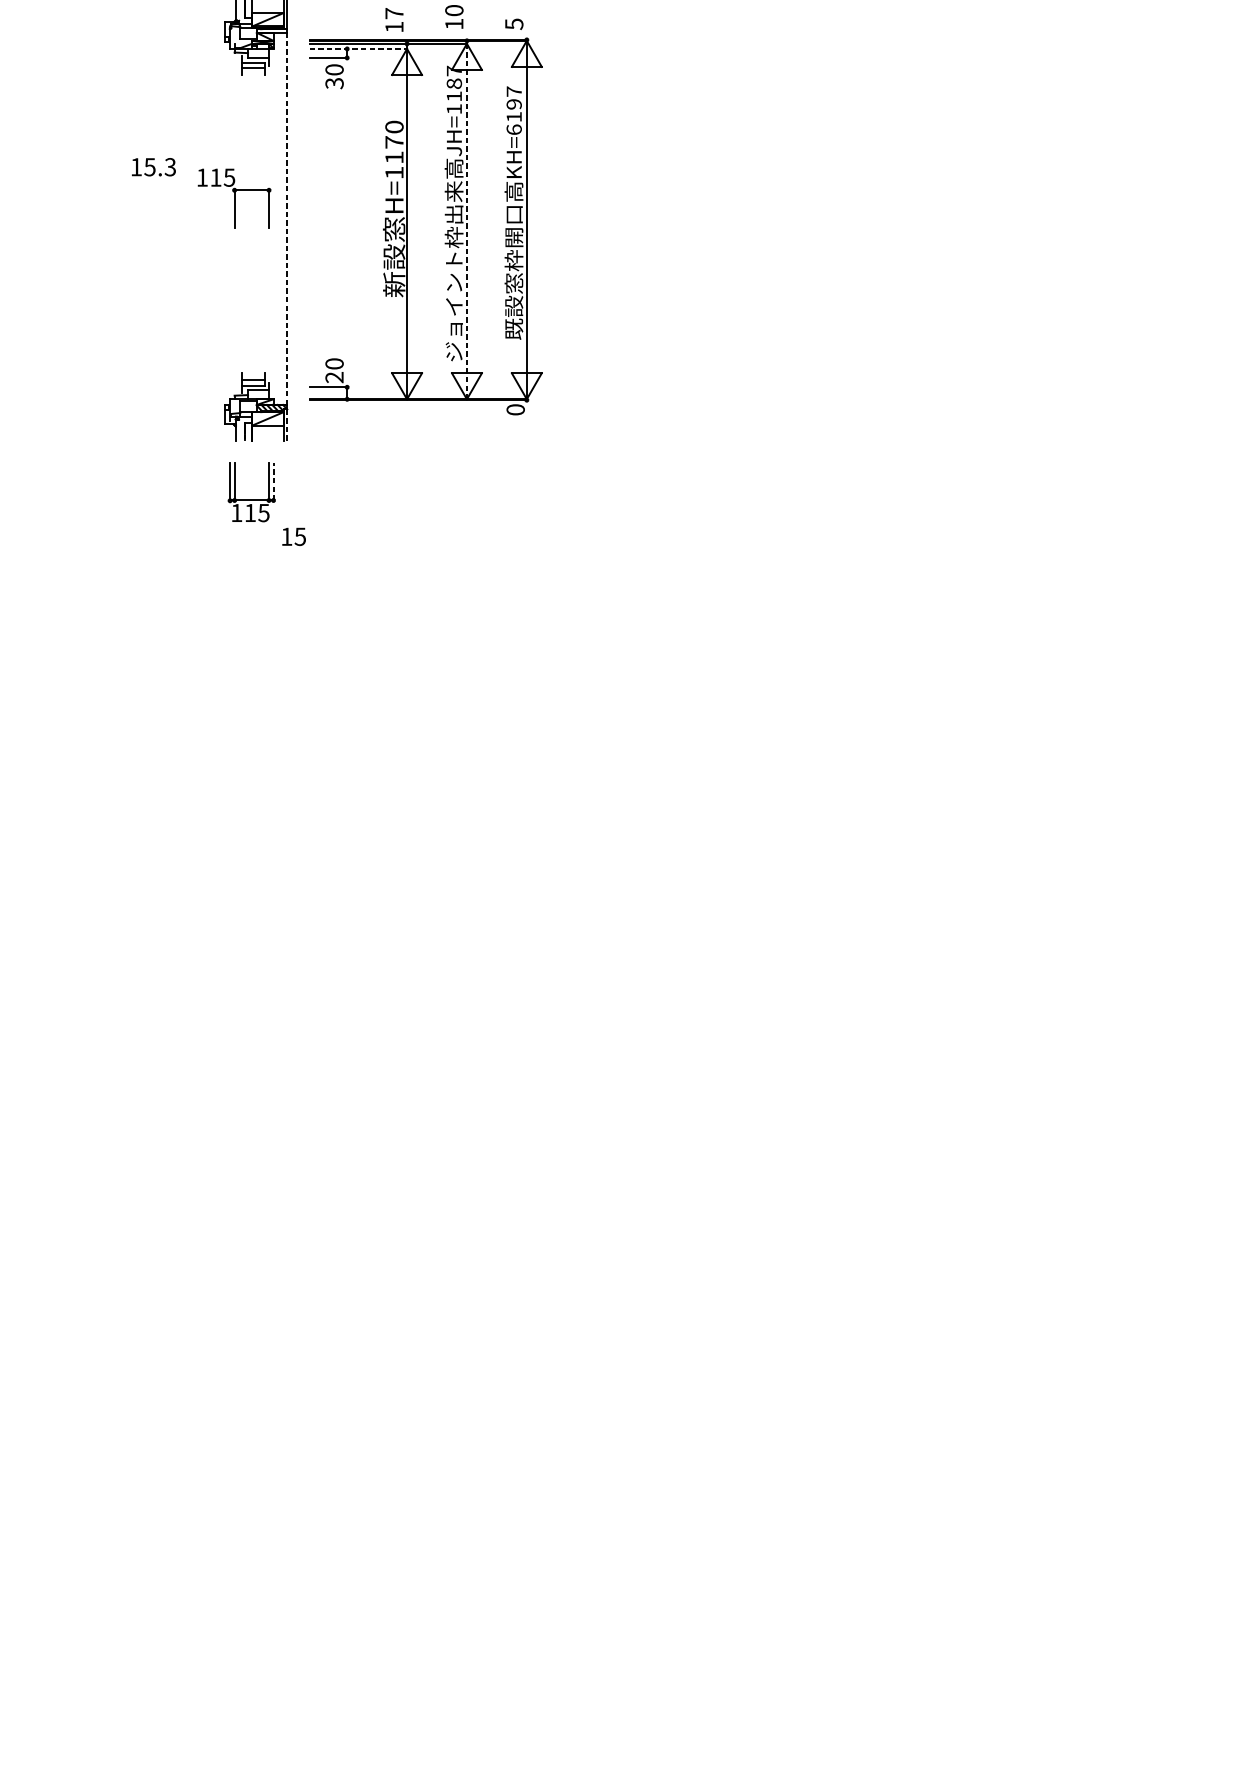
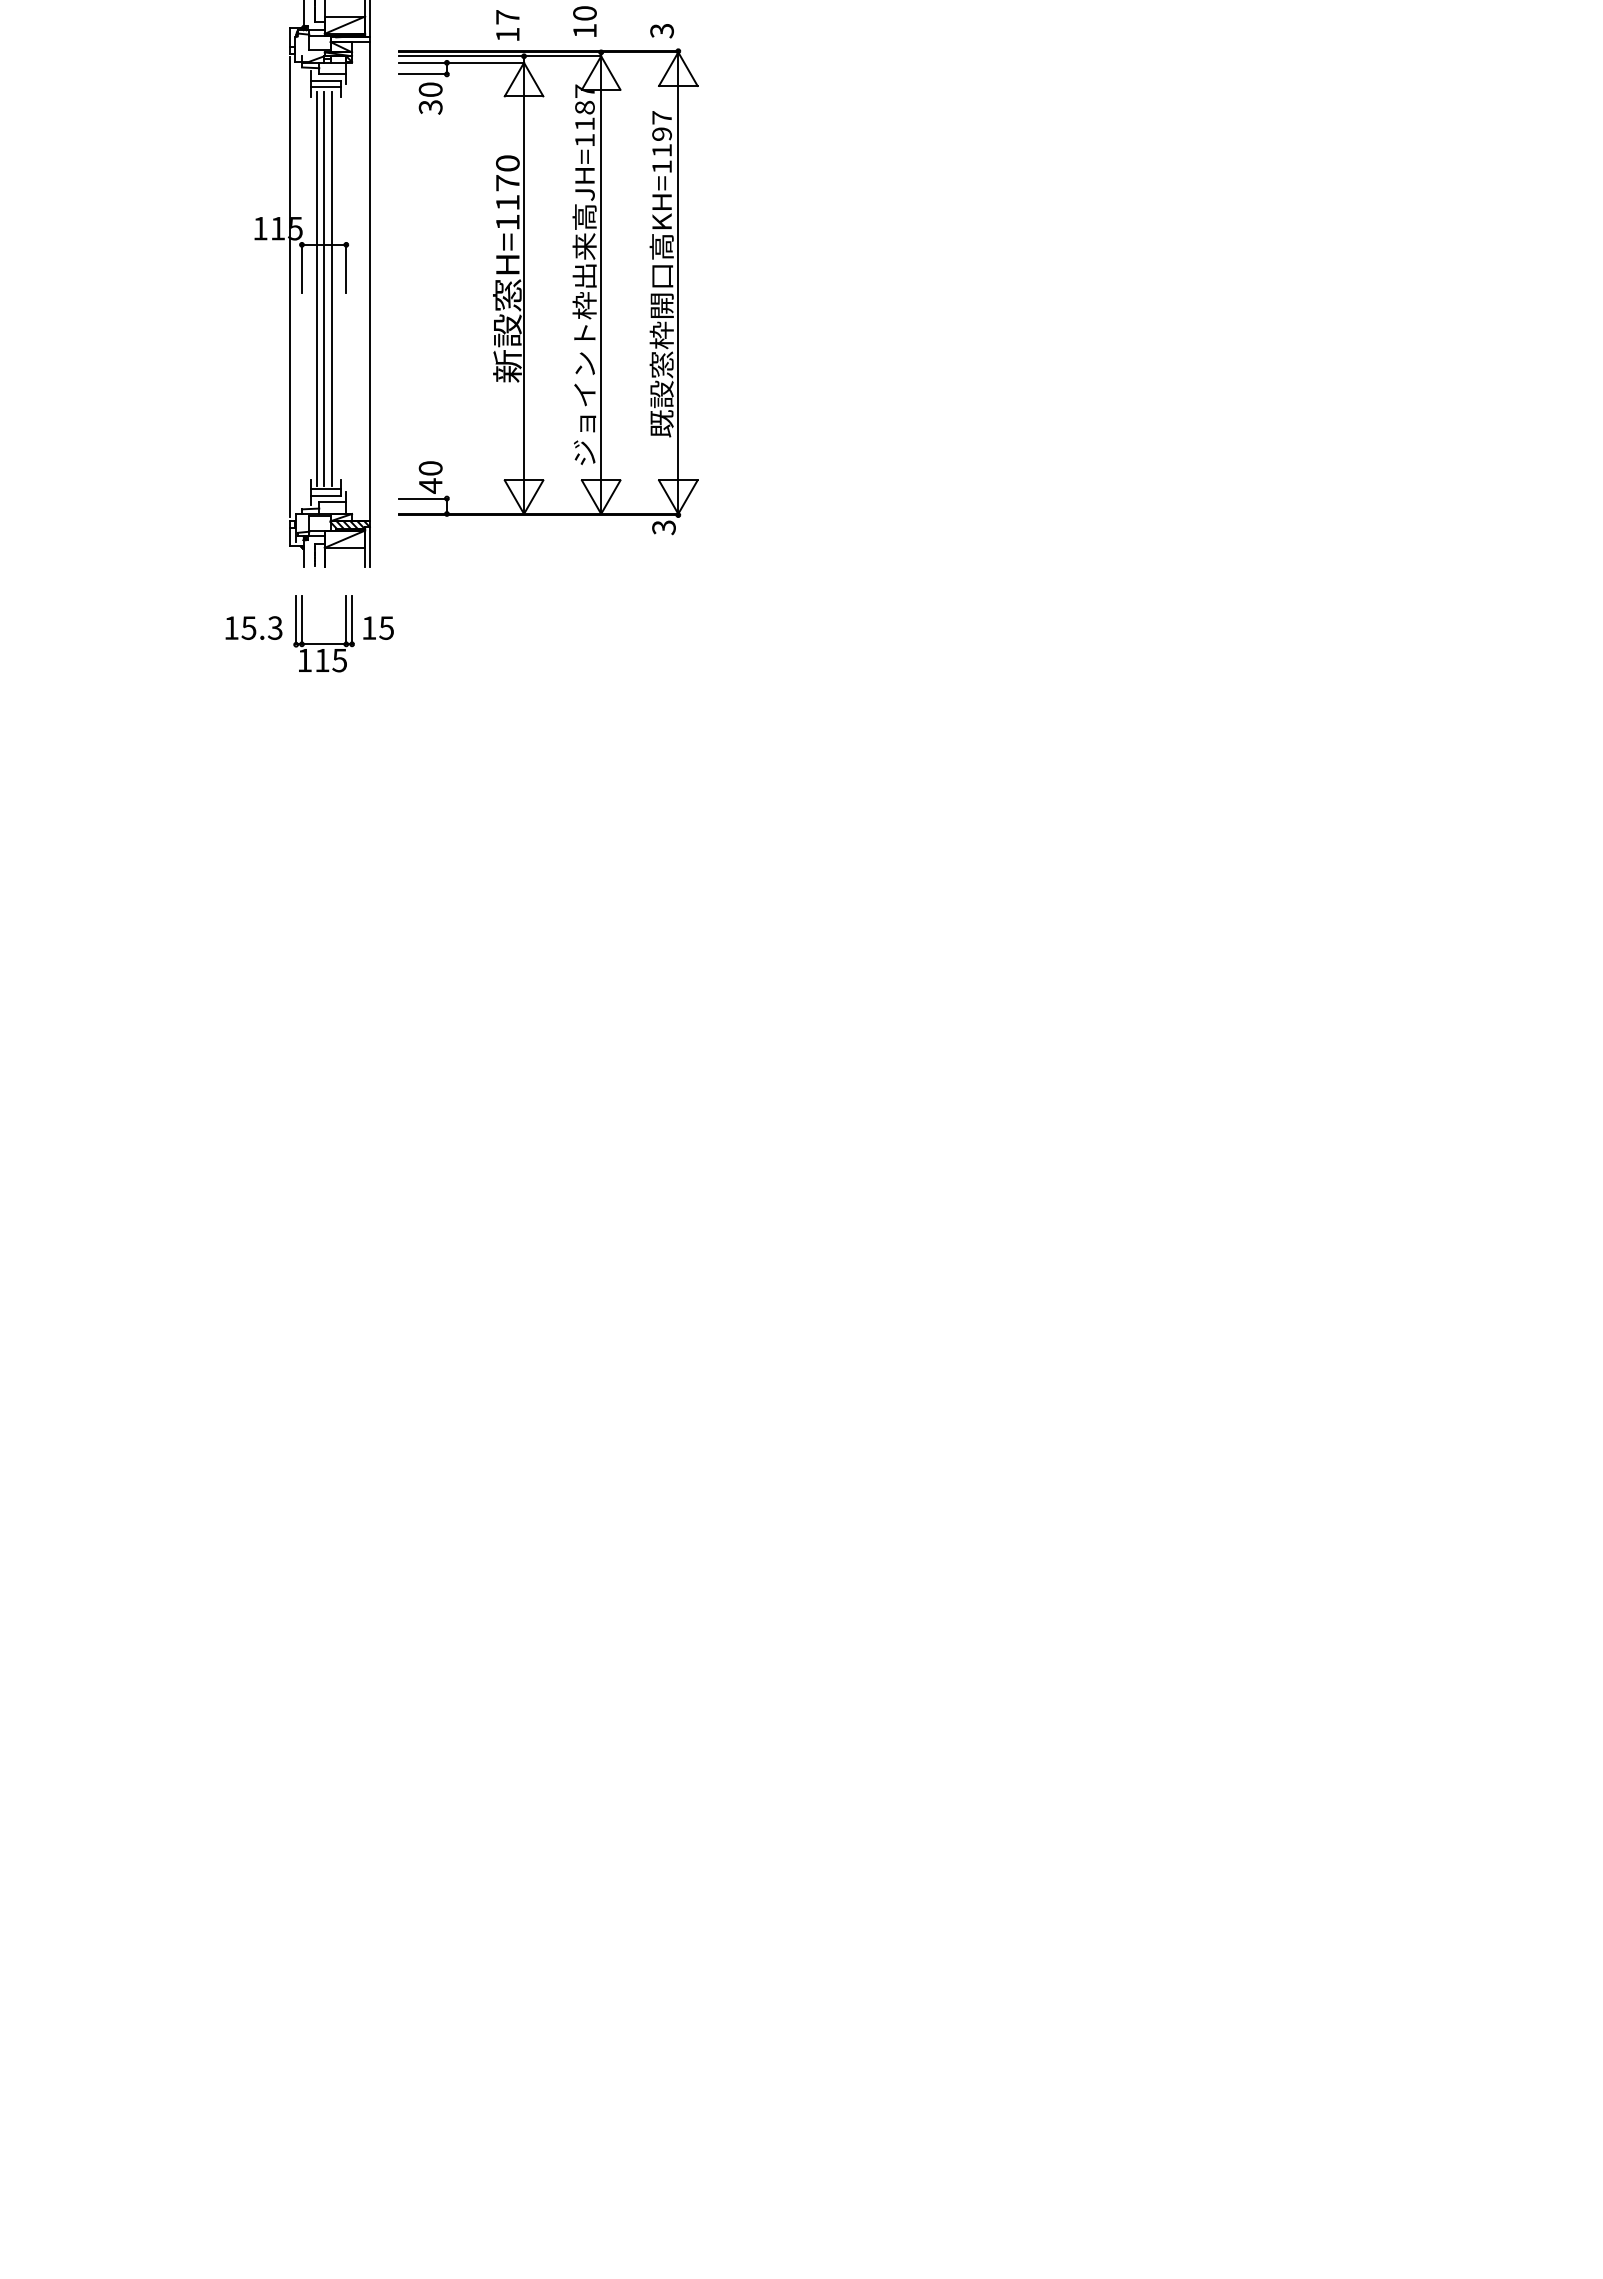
text: (513, 23) -> (661, 30), 5 -> 3
line: (358, 48) -> (461, 62), dashed -> solid
text: (513, 129) -> (661, 166), KH=6197 -> KH=1197
text: (153, 166) -> (253, 627), moved
line: (287, 218) -> (369, 281), dashed -> solid
line: (467, 221) -> (601, 285), dashed -> solid
line: (225, 223) -> (290, 287), added
line: (245, 224) -> (316, 288), added
line: (252, 224) -> (324, 288), added
line: (258, 224) -> (332, 288), added
text: (334, 377) -> (430, 485), 20 -> 40
text: (515, 409) -> (663, 527), 0 -> 3
line: (287, 424) -> (369, 546), dashed -> solid
line: (273, 481) -> (352, 619), dashed -> solid
text: (294, 536) -> (378, 627), moved

